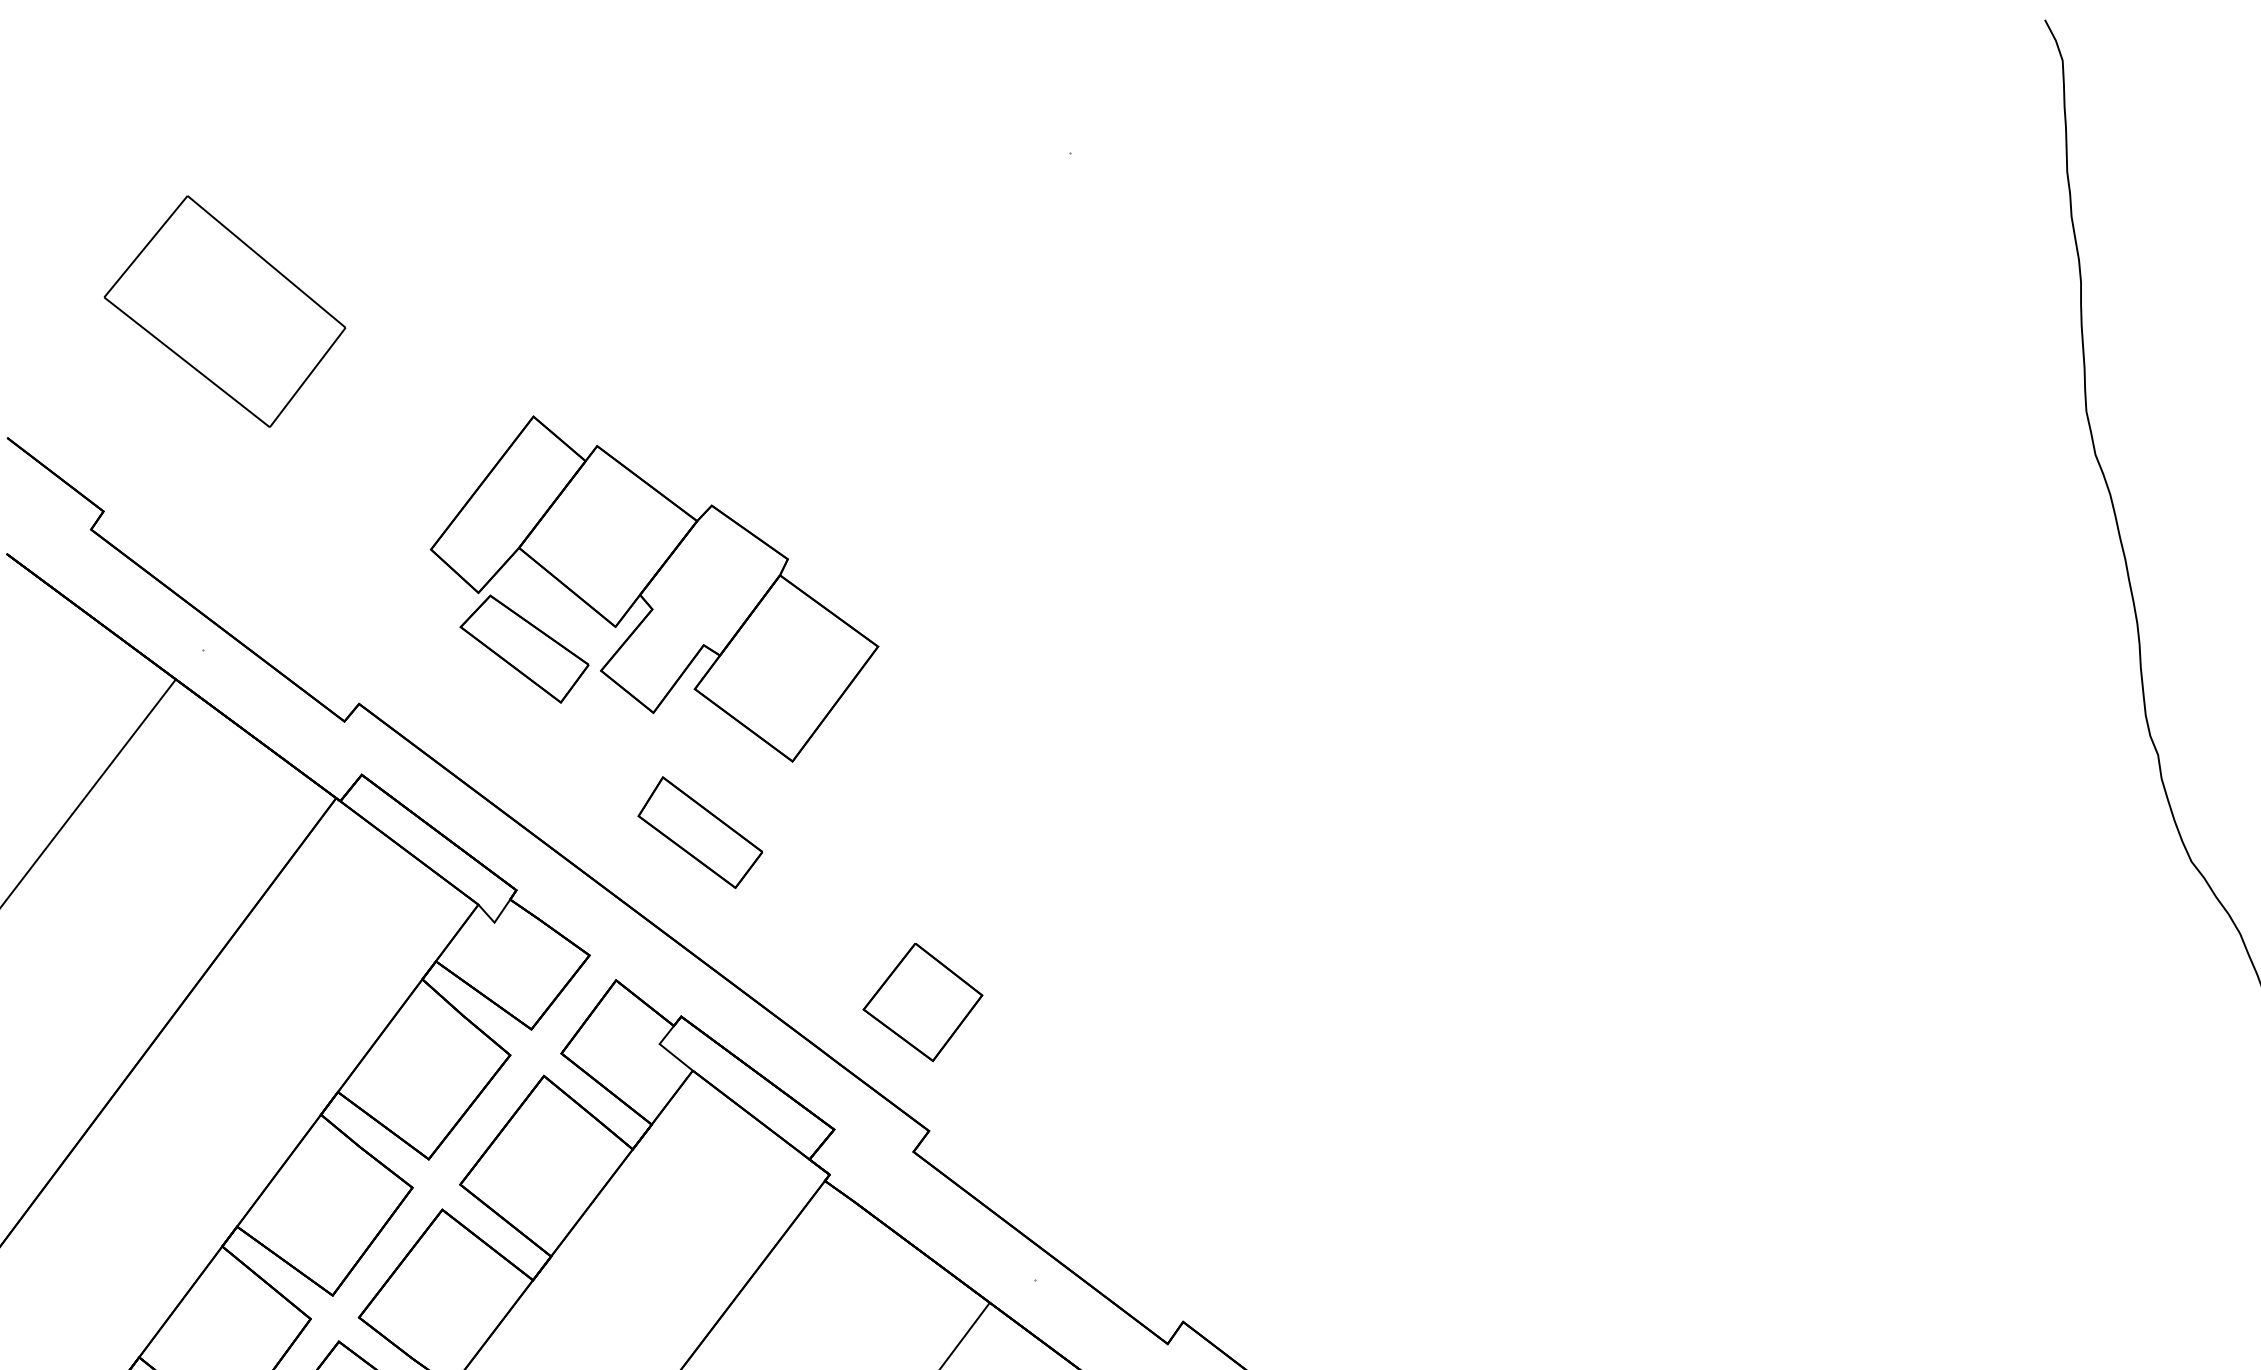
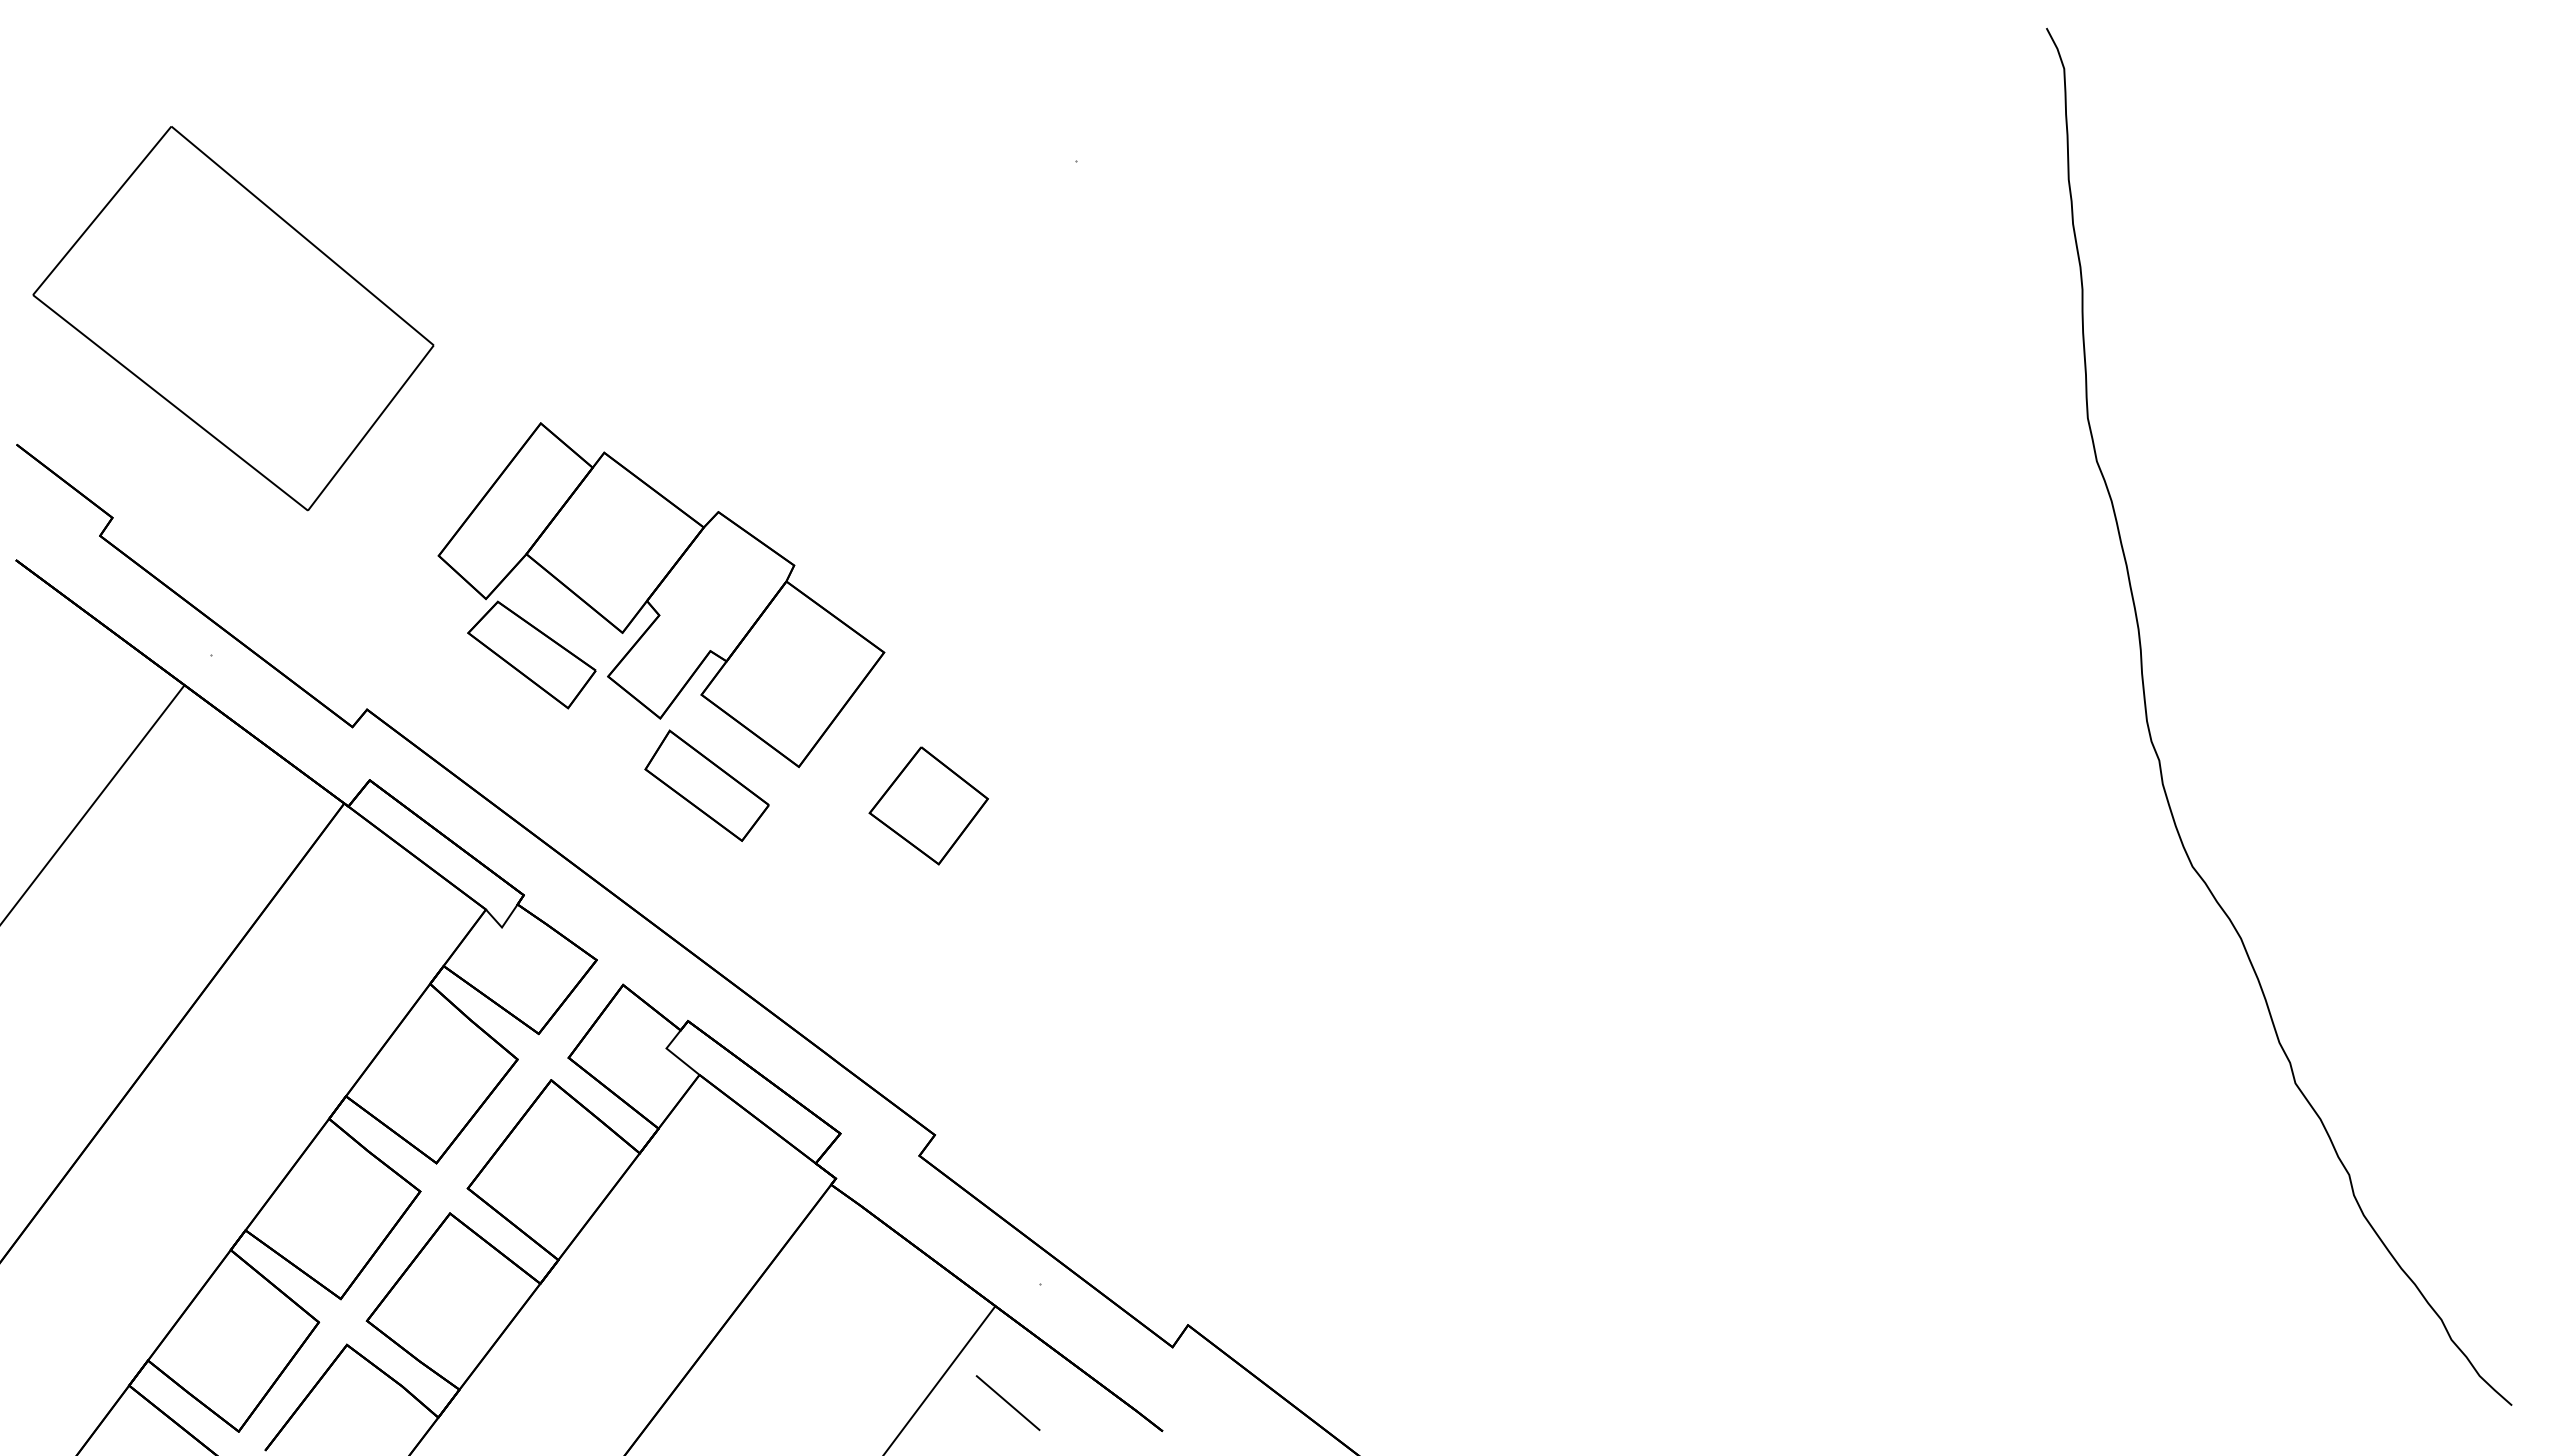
part: (225, 311) -> (233, 318), size x1.67
part: (699, 832) -> (706, 785), moved
part: (922, 1001) -> (928, 805), moved

